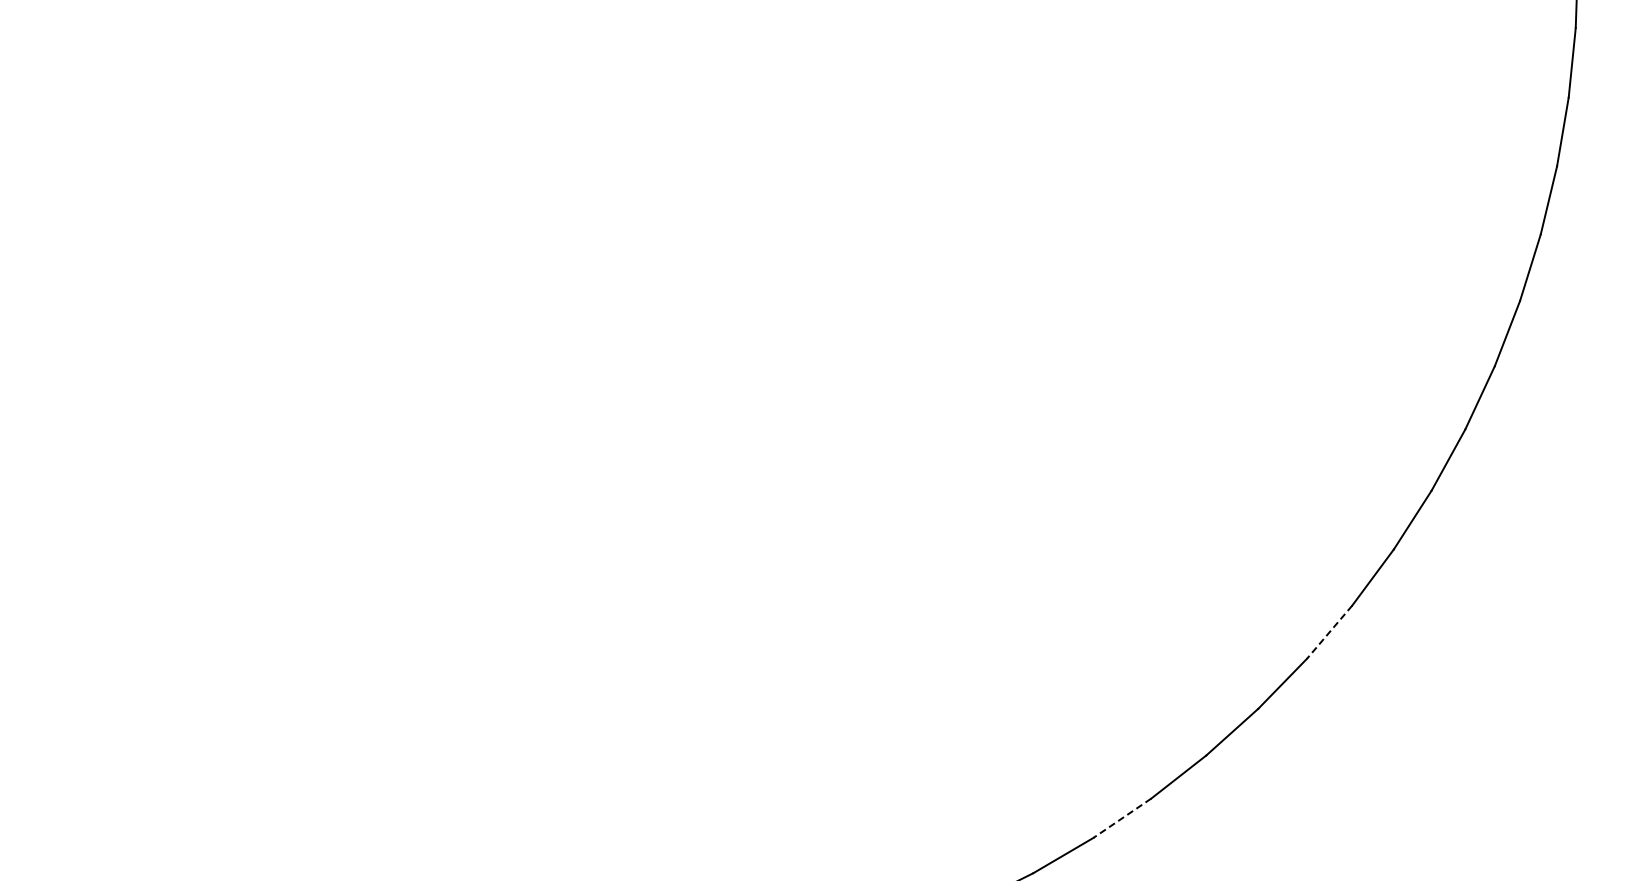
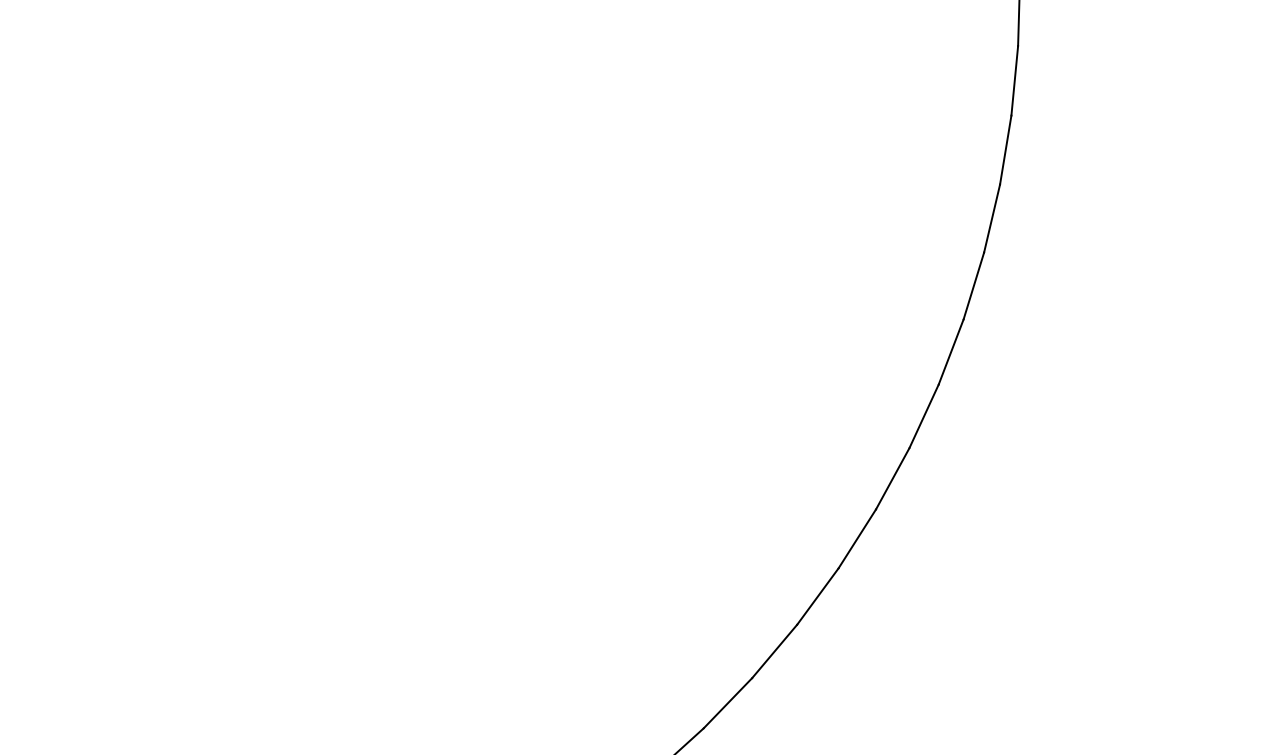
line: (1329, 632) -> (892, 479), dashed -> solid
line: (1122, 818) -> (728, 703), dashed -> solid

